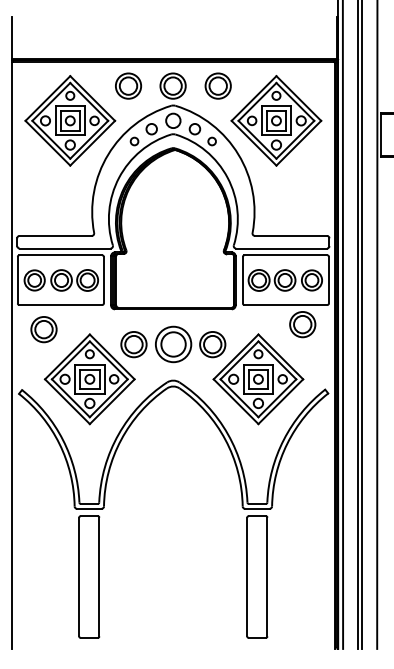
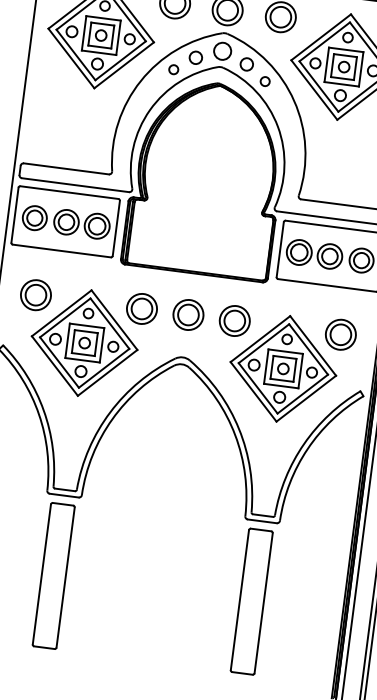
part: (302, 324) -> (340, 334), moved
part: (43, 329) -> (35, 294), moved
part: (172, 344) -> (187, 314), size x0.71

